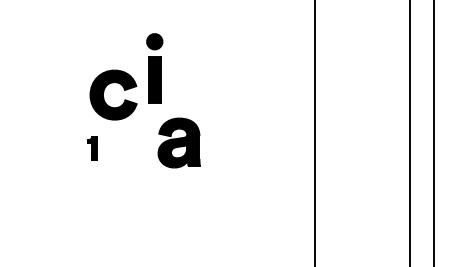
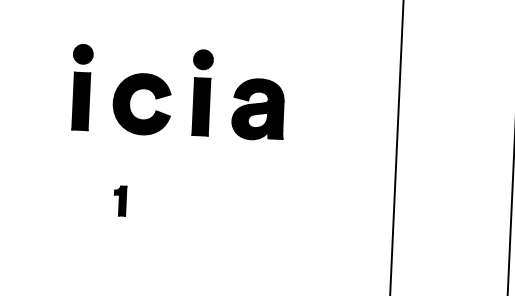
part: (56, 68) -> (81, 87), added
part: (104, 92) -> (131, 100), moved
part: (178, 142) -> (257, 108), moved
part: (92, 148) -> (120, 200), moved

